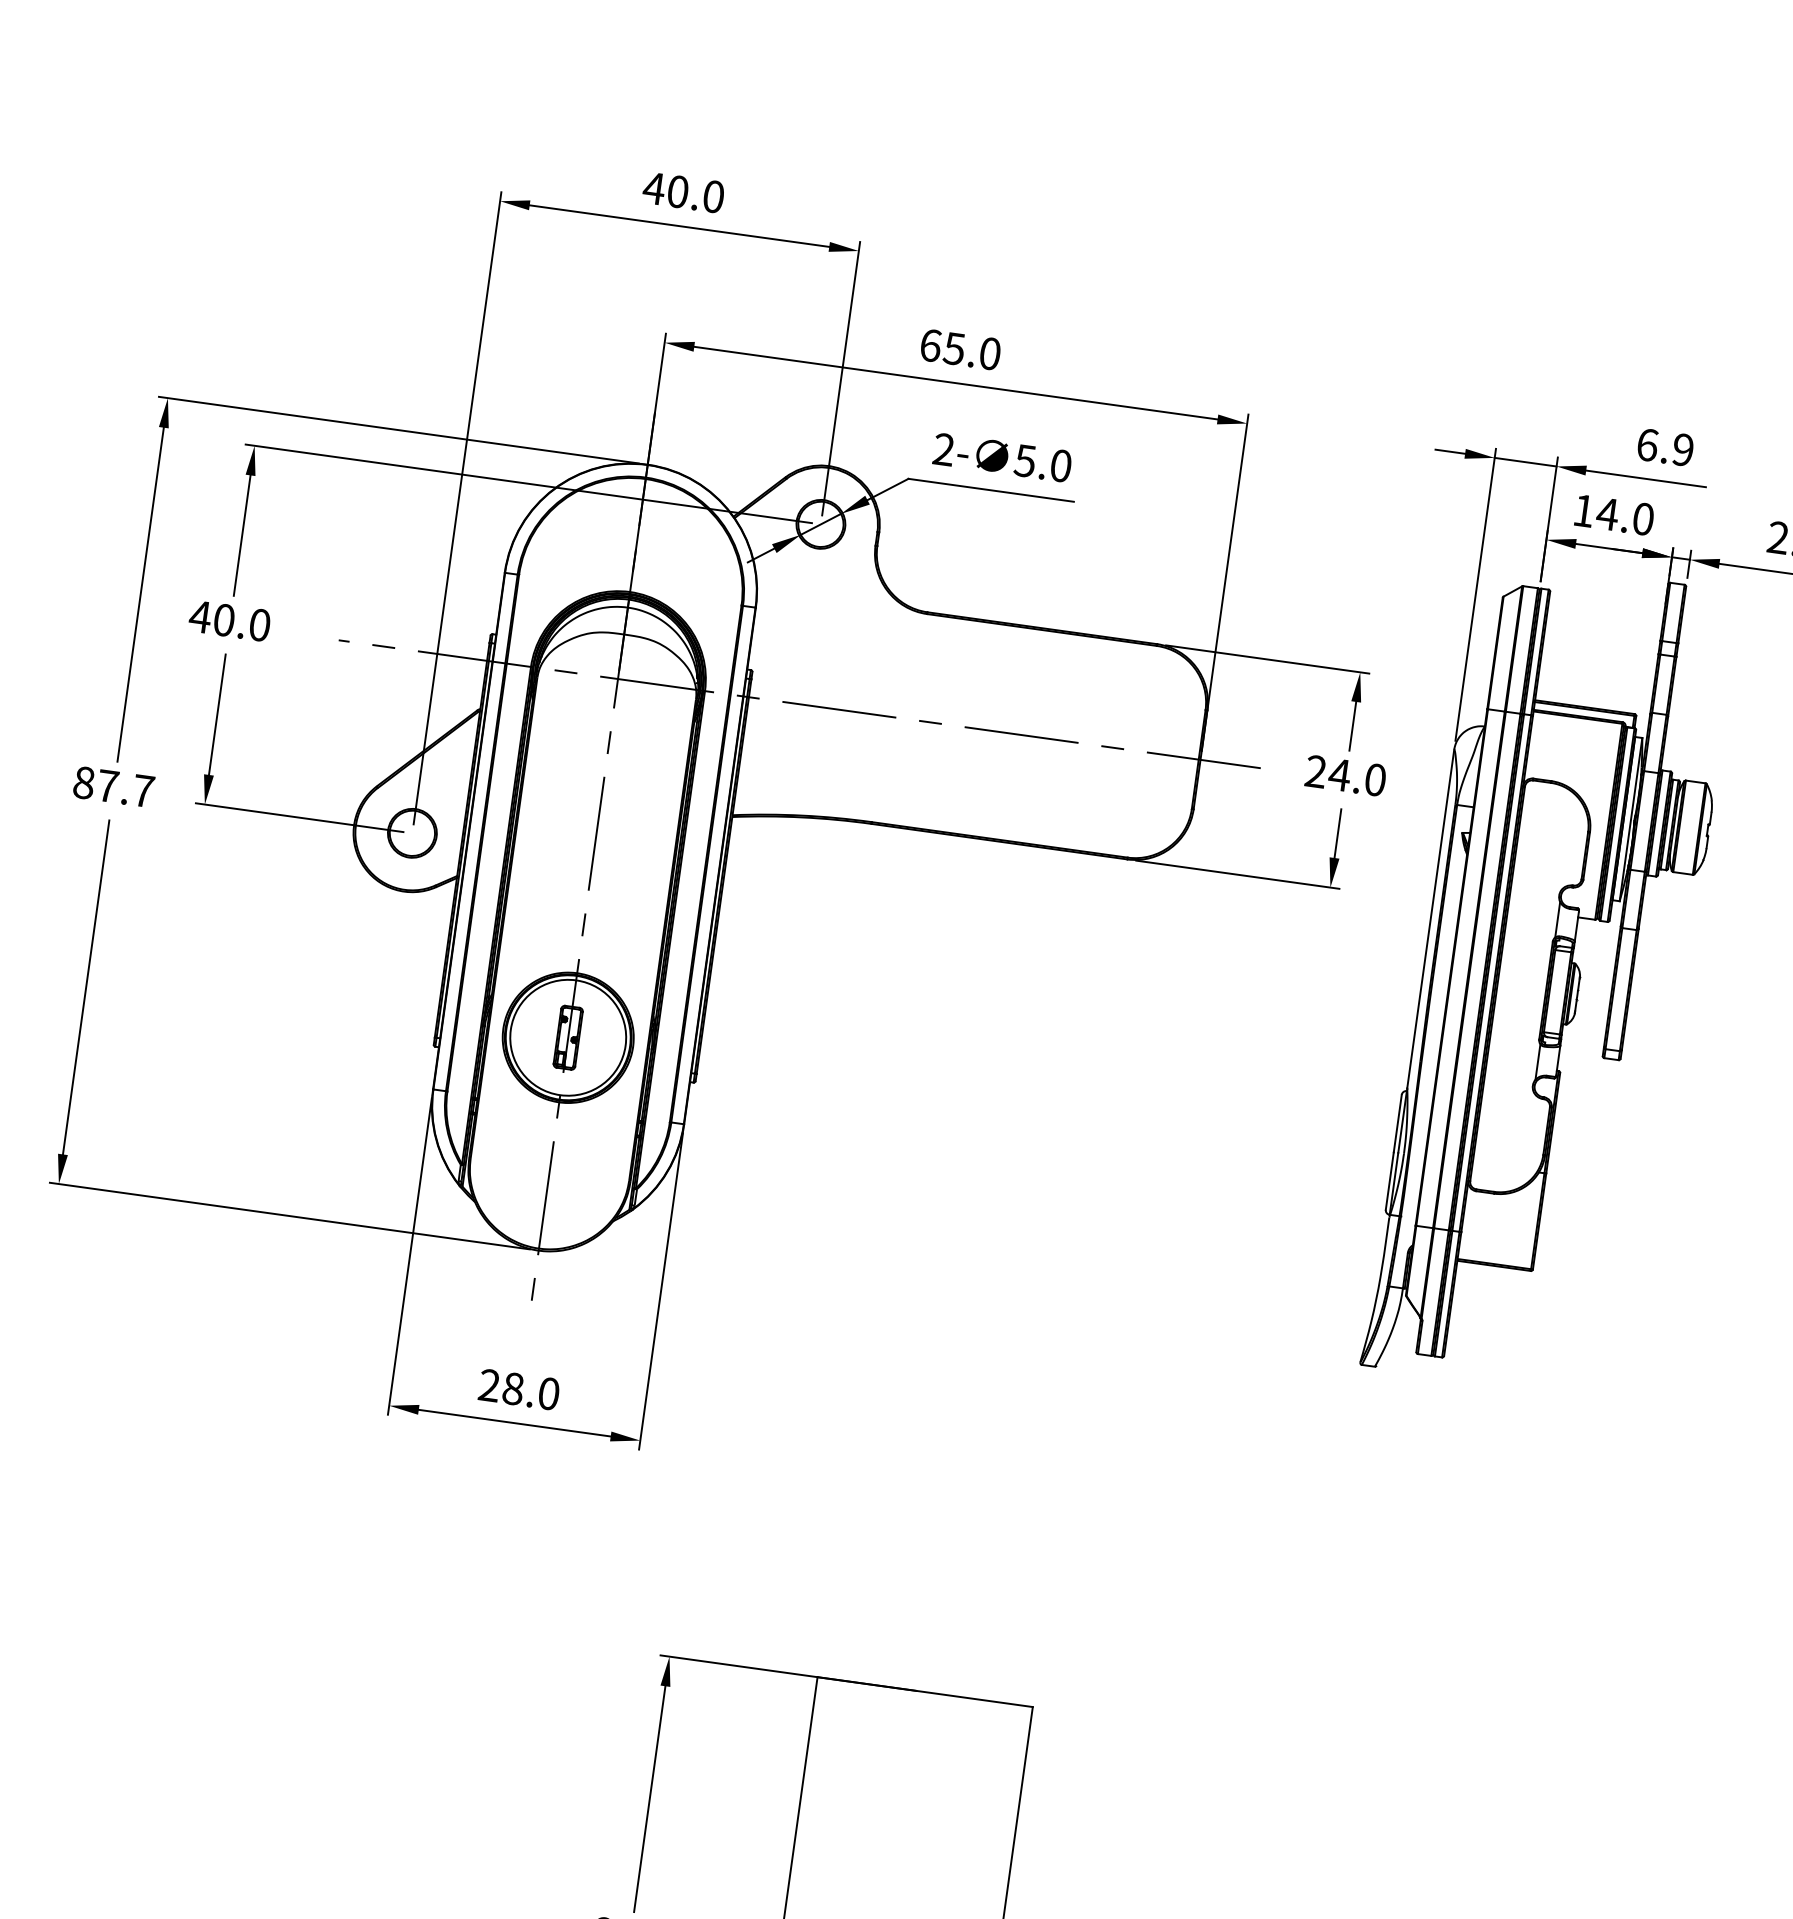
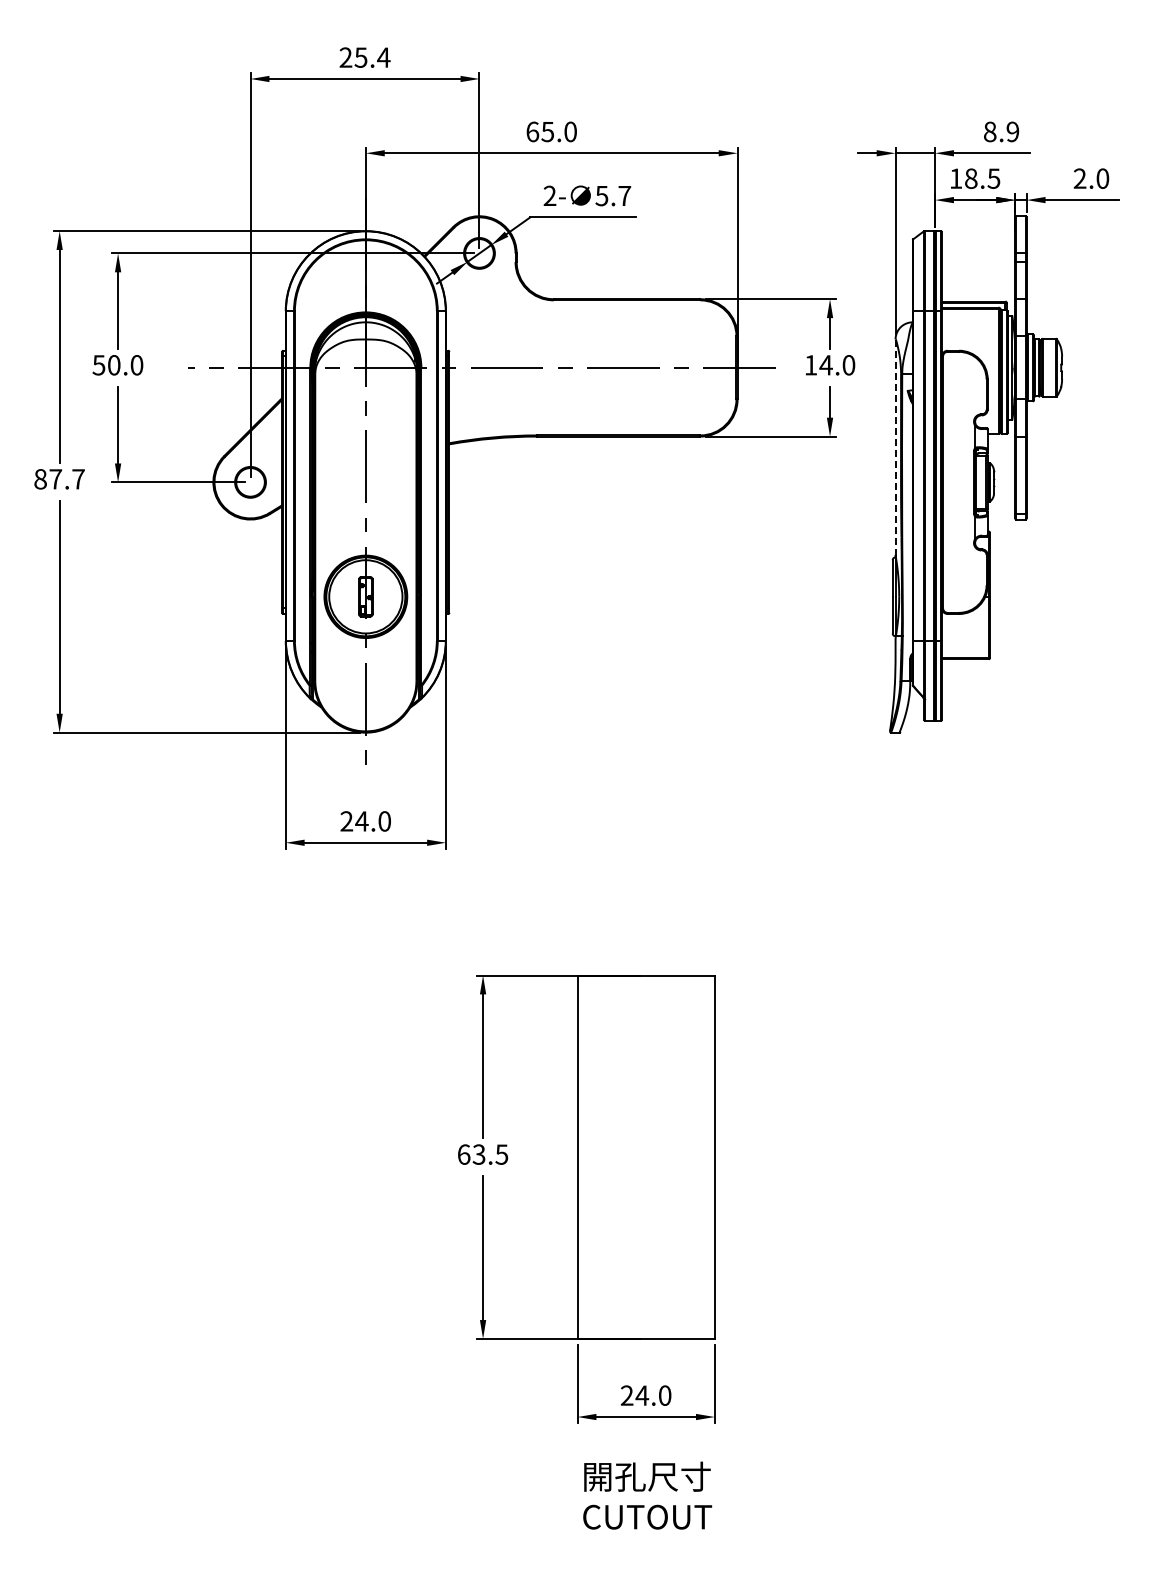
text: (683, 192) -> (364, 57), 40.0 -> 25.4
text: (1648, 444) -> (990, 131), 6.9 -> 8.9
text: (1060, 465) -> (624, 195), 5.0 -> 5.7
text: (1625, 516) -> (982, 178), 14.0 -> 18.5
text: (199, 617) -> (98, 365), 40.0 -> 50.0
text: (1315, 771) -> (810, 365), 24.0 -> 14.0
line: (1430, 920) -> (895, 448), solid -> dashed
text: (512, 1388) -> (361, 821), 28.0 -> 24.0

